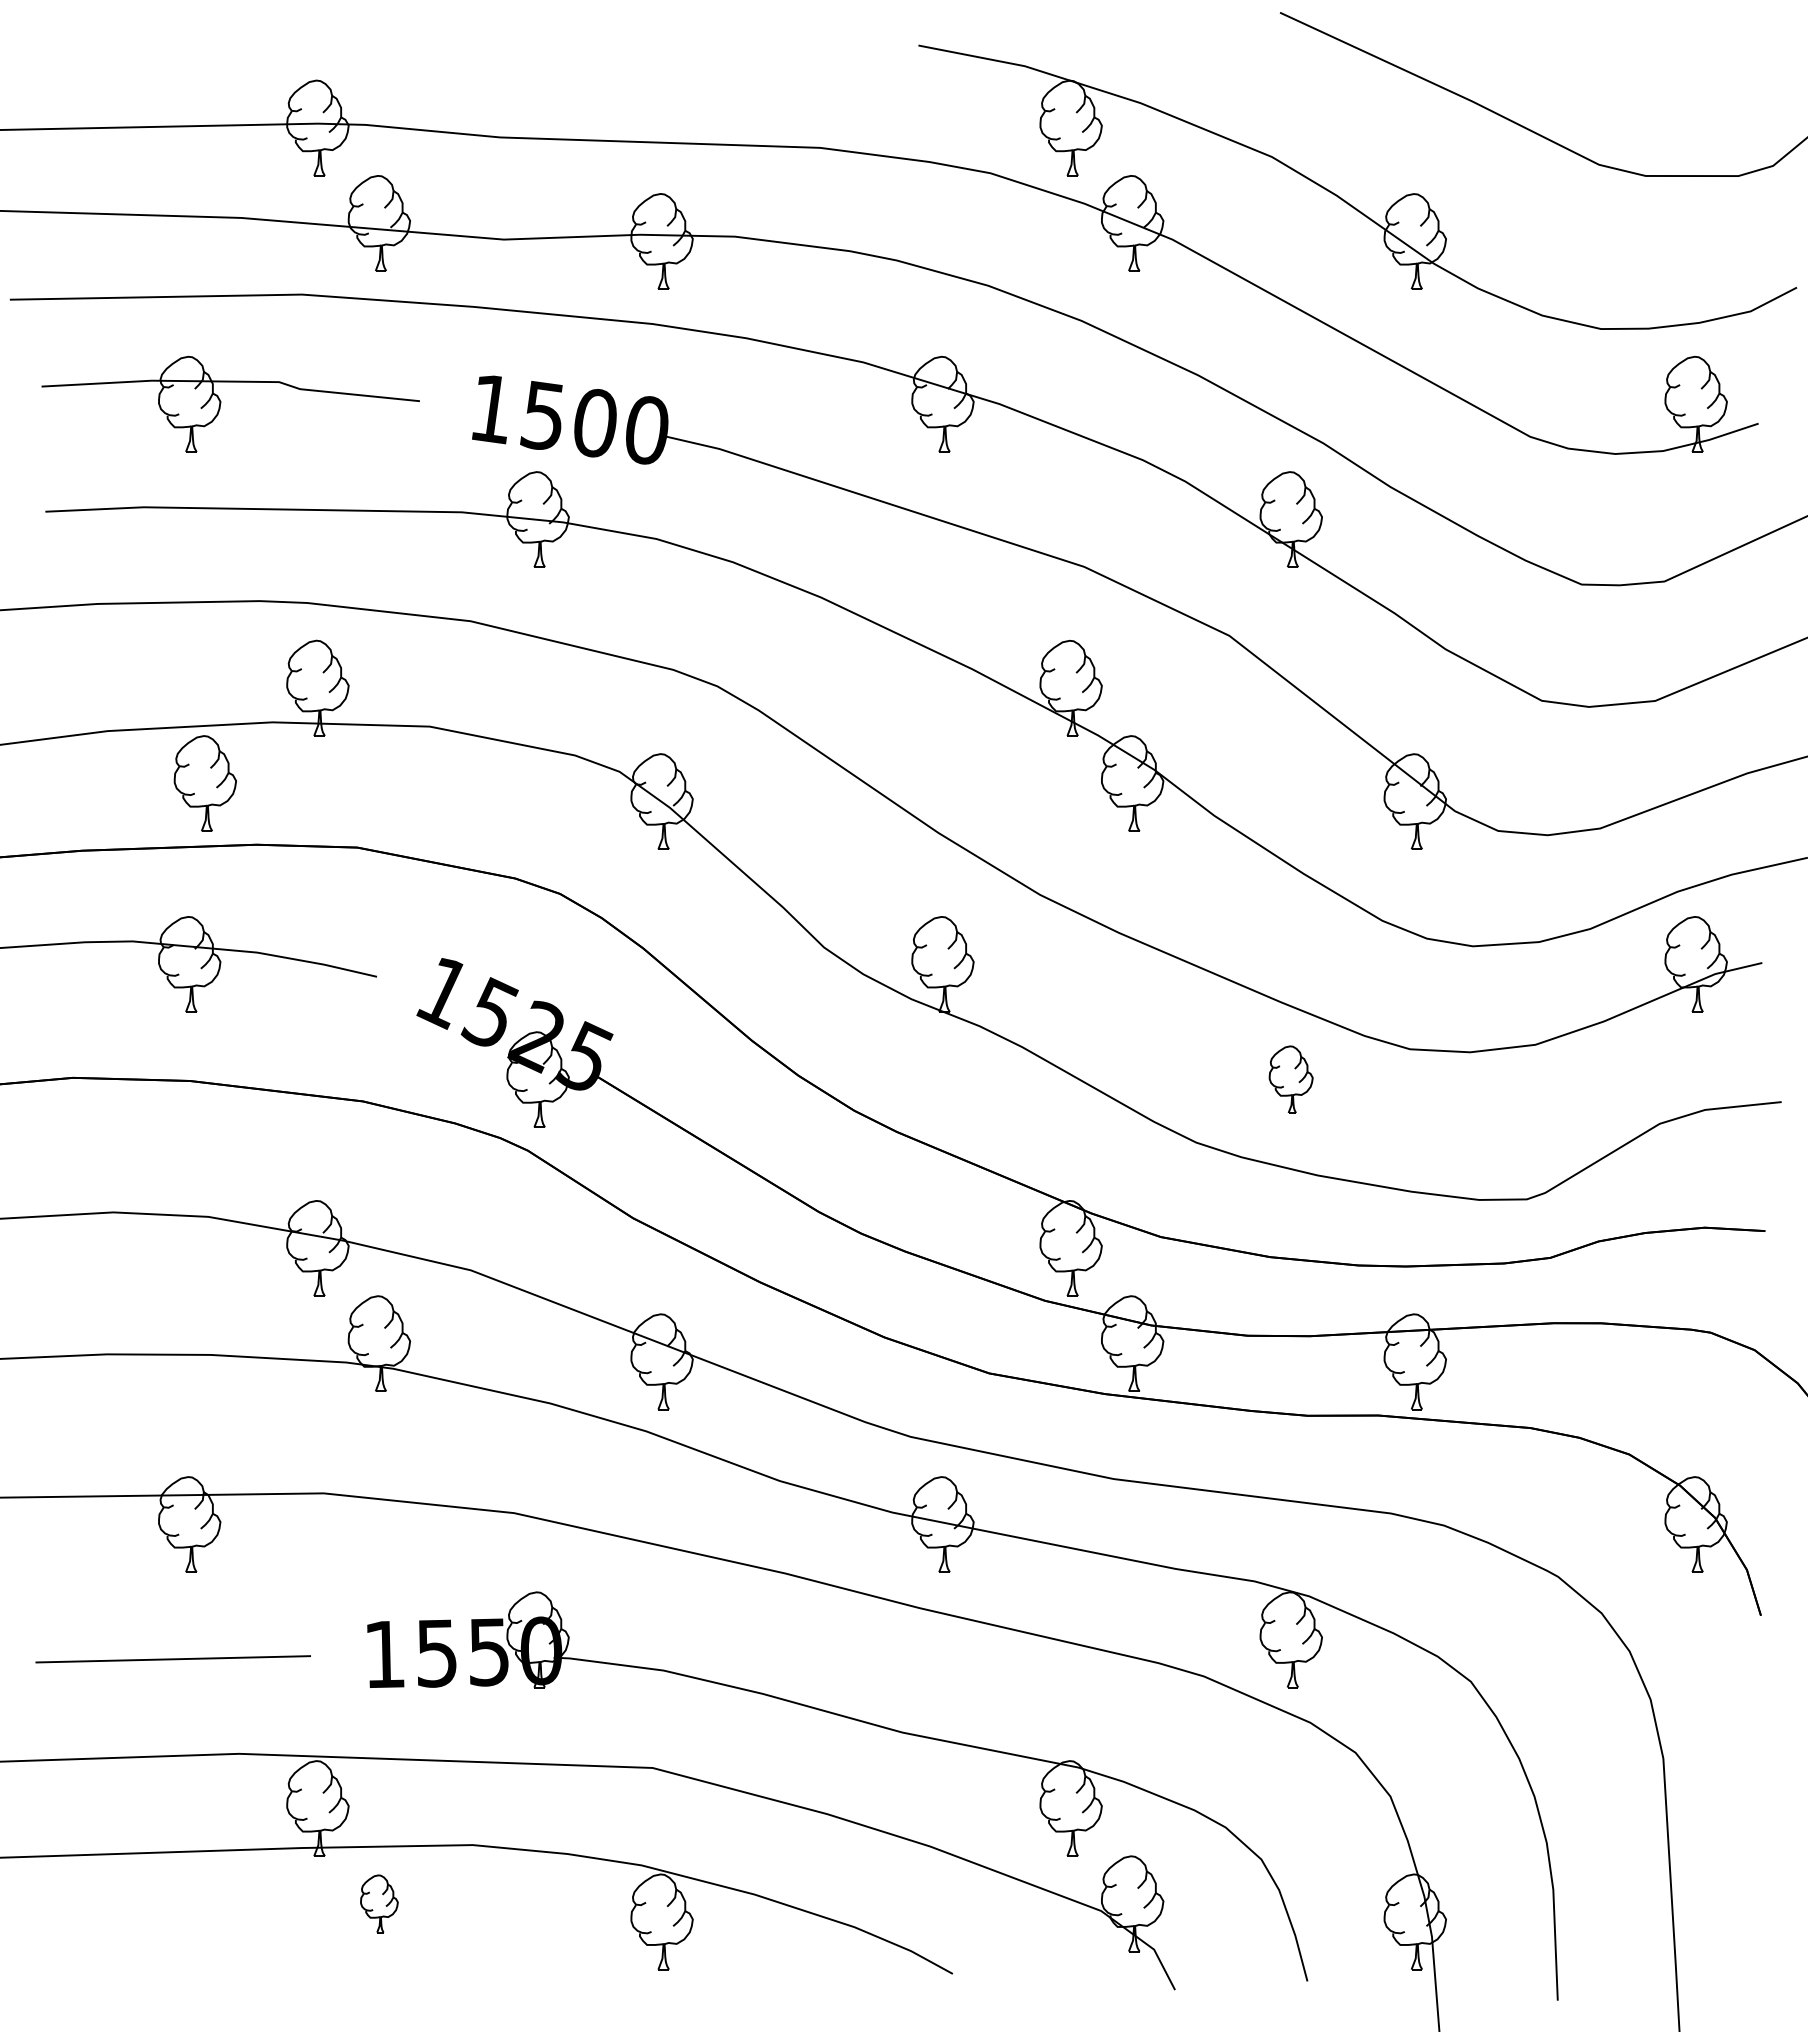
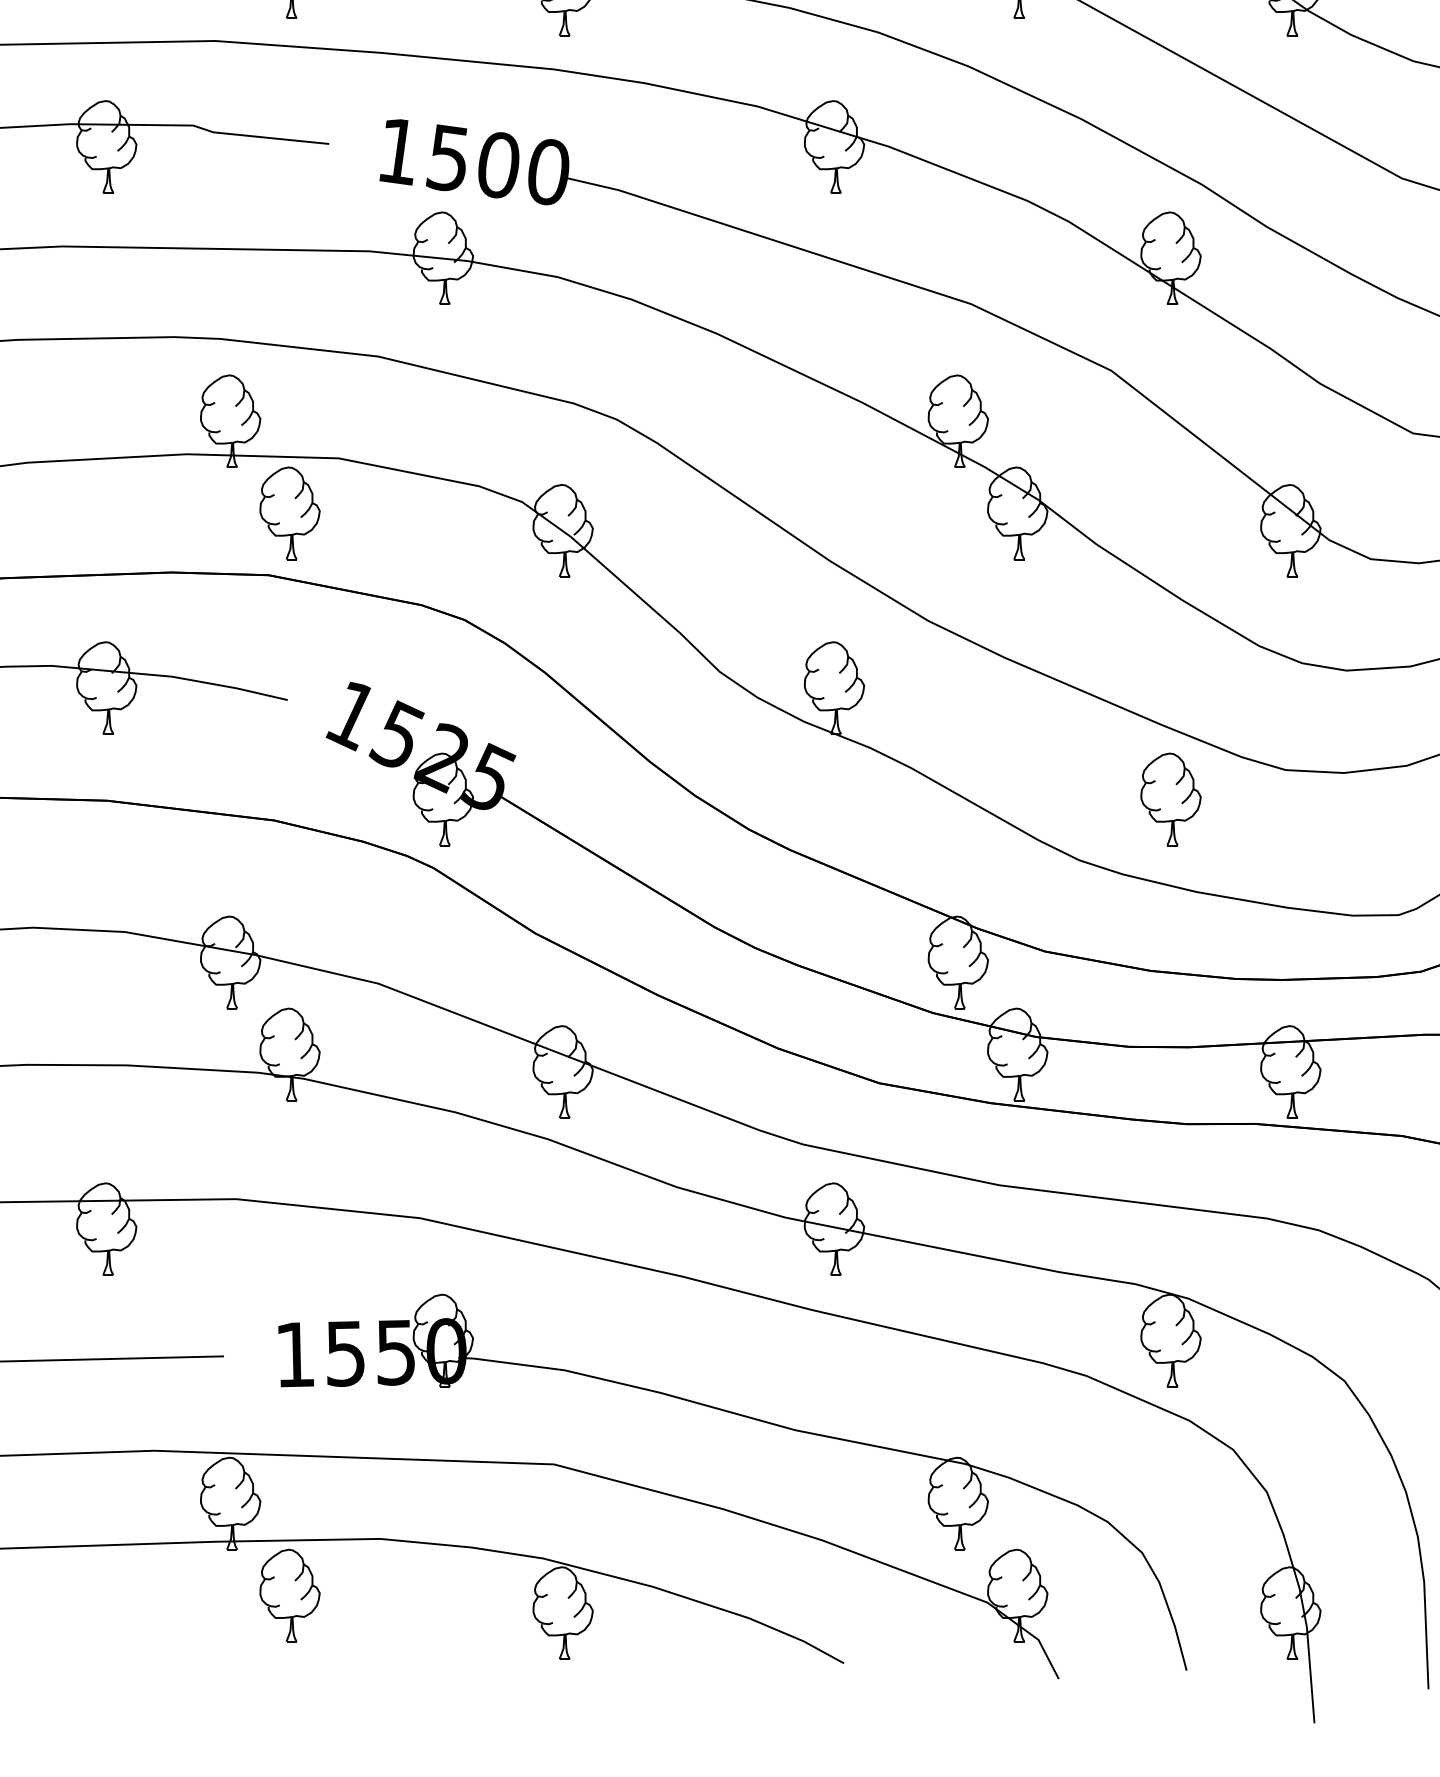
part: (204, 783) -> (289, 513), moved
part: (1290, 1079) -> (1170, 799), size x1.43
part: (379, 1903) -> (290, 1595), size x1.67

